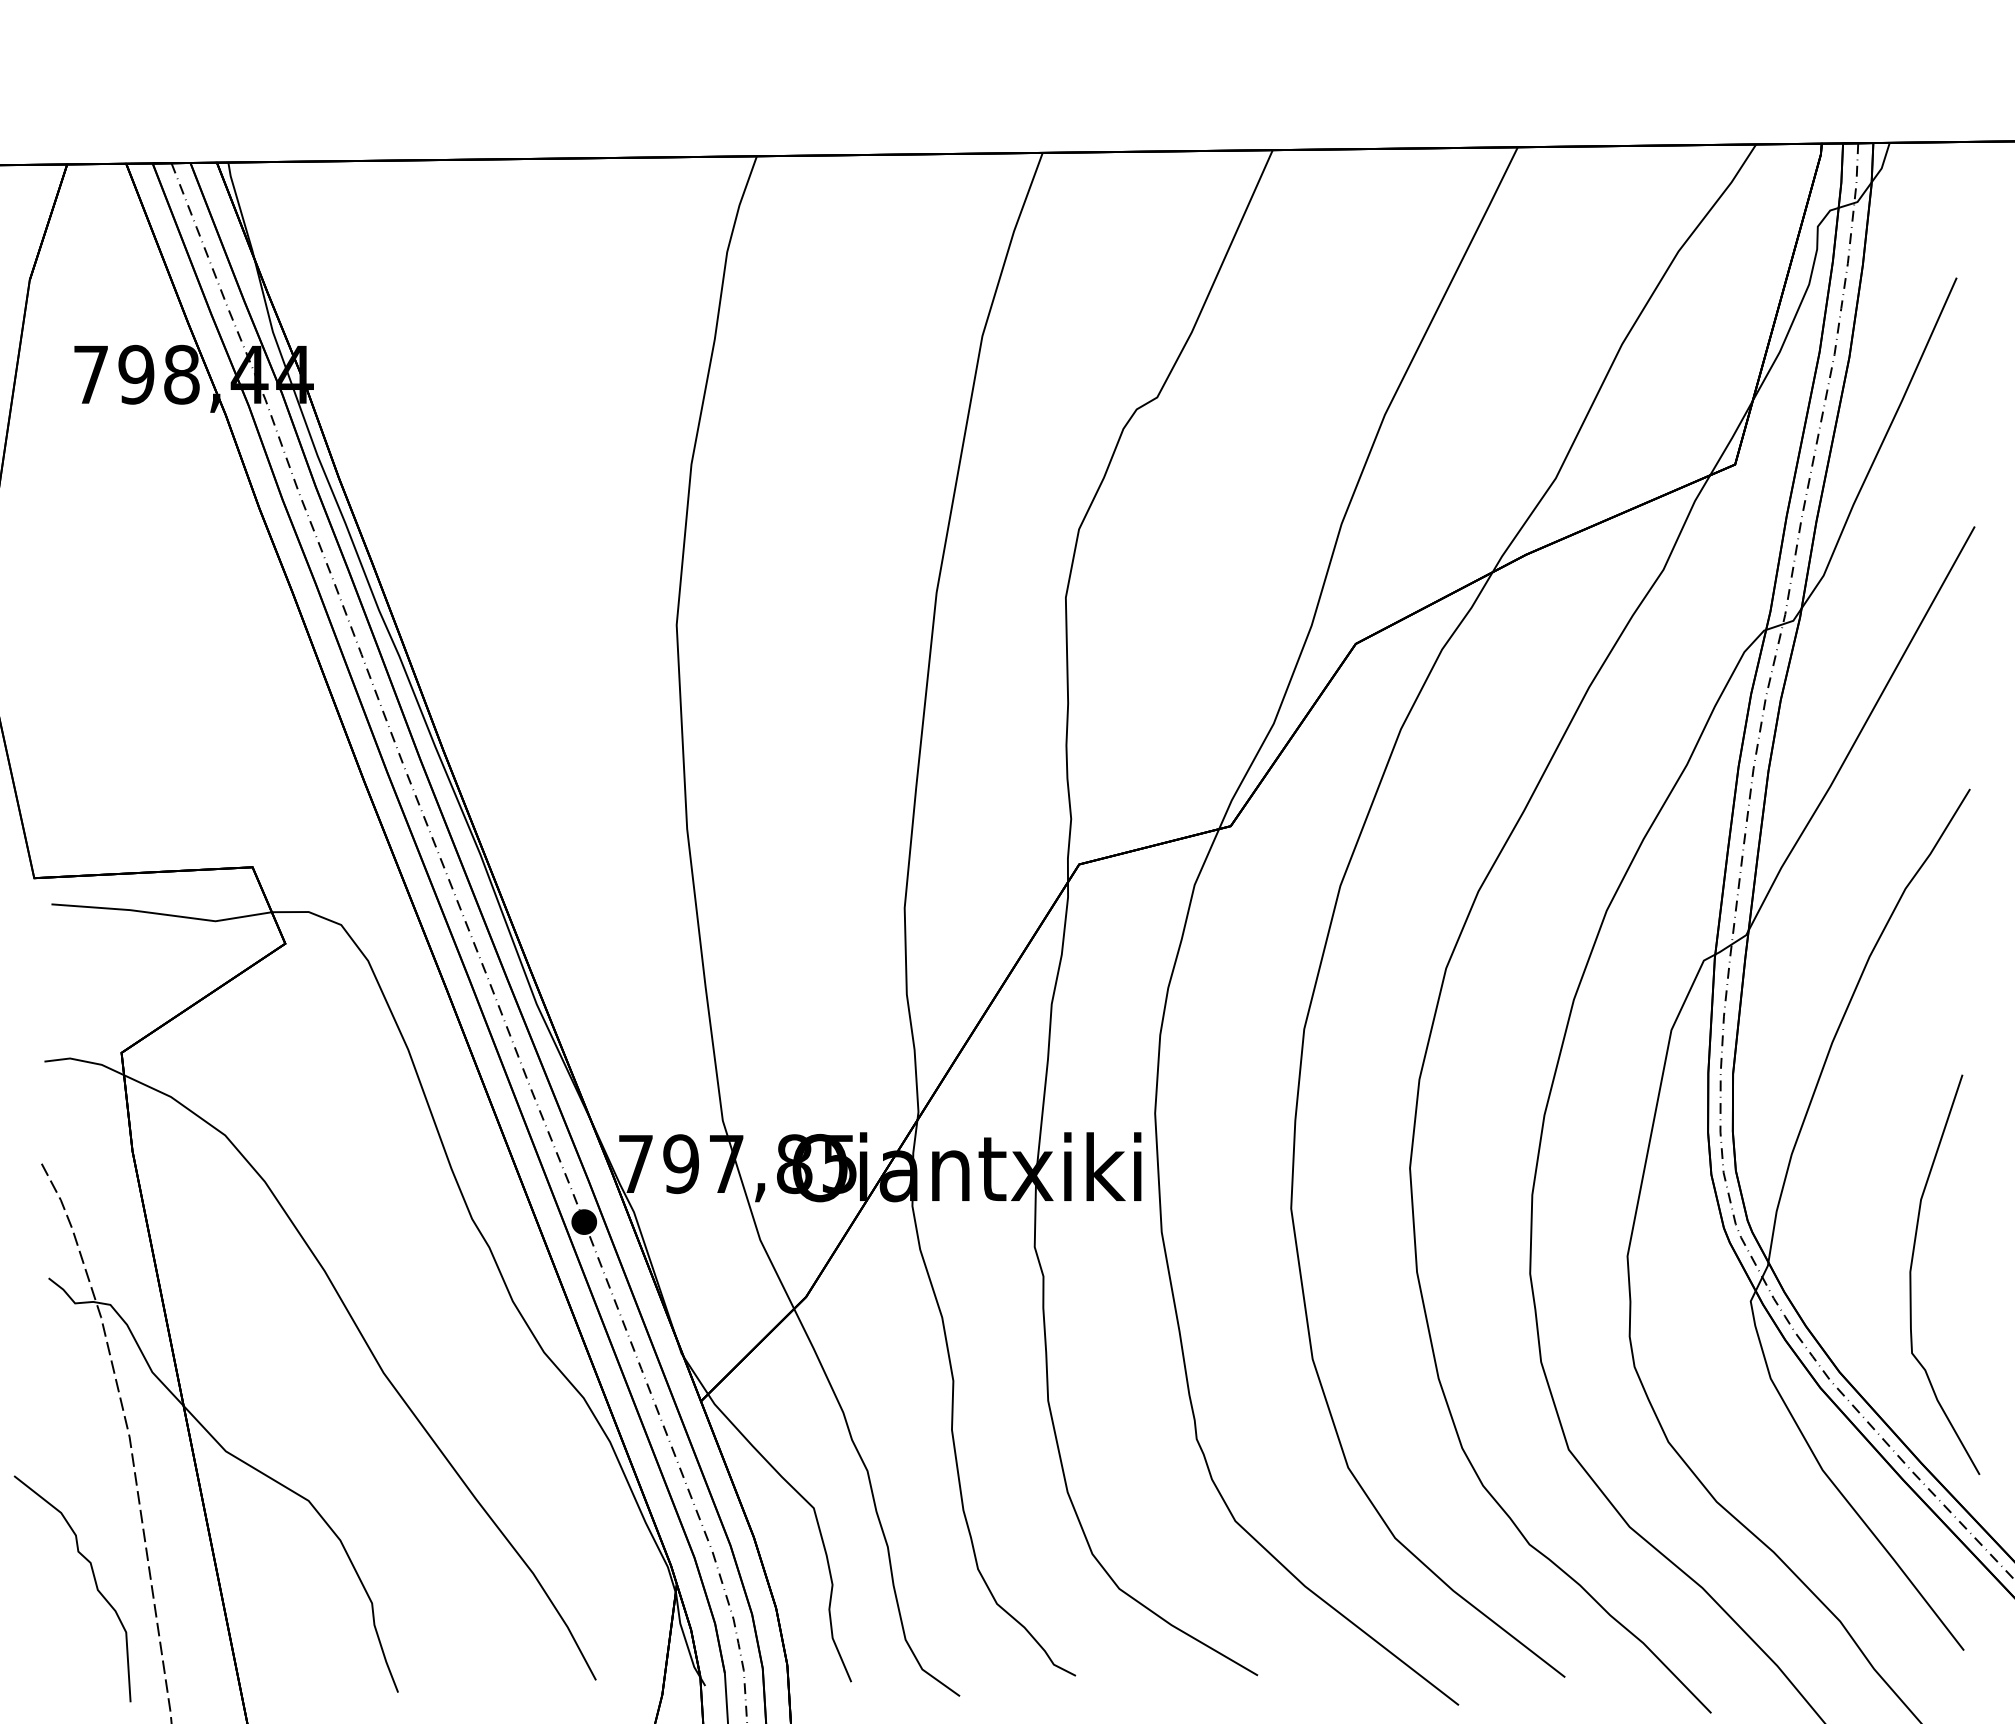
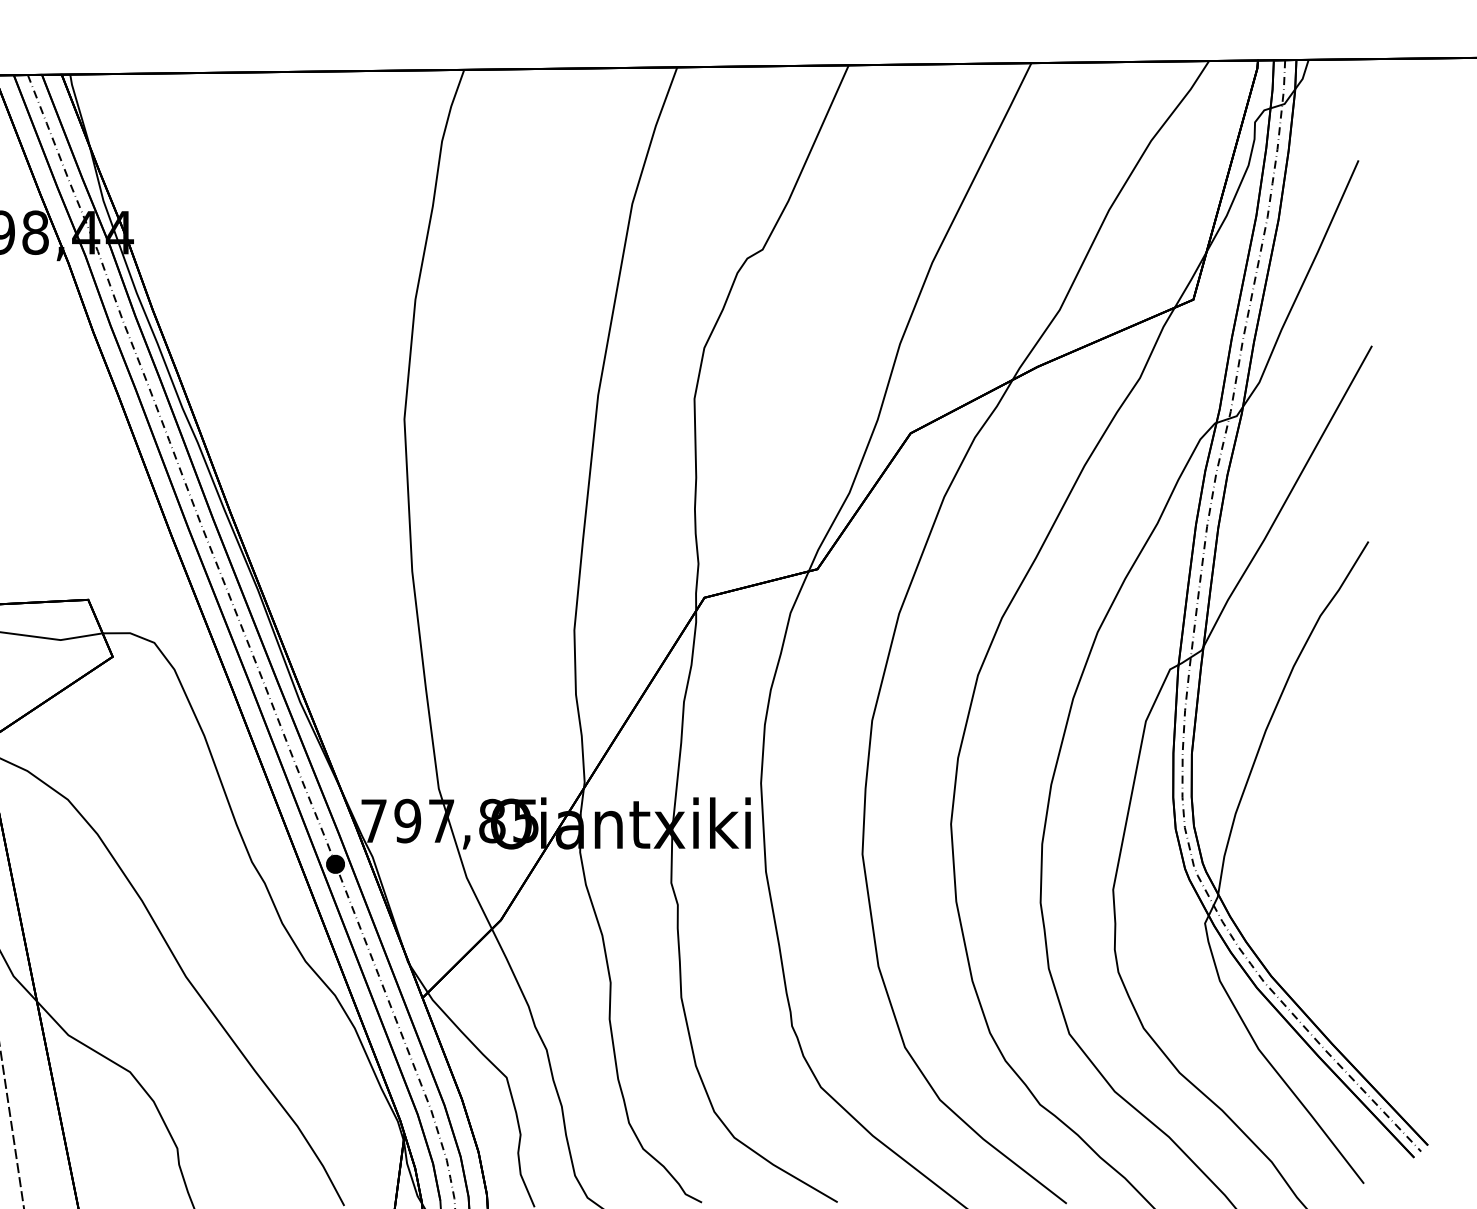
curve: (1912, 1266) -> (1325, 897), removed

